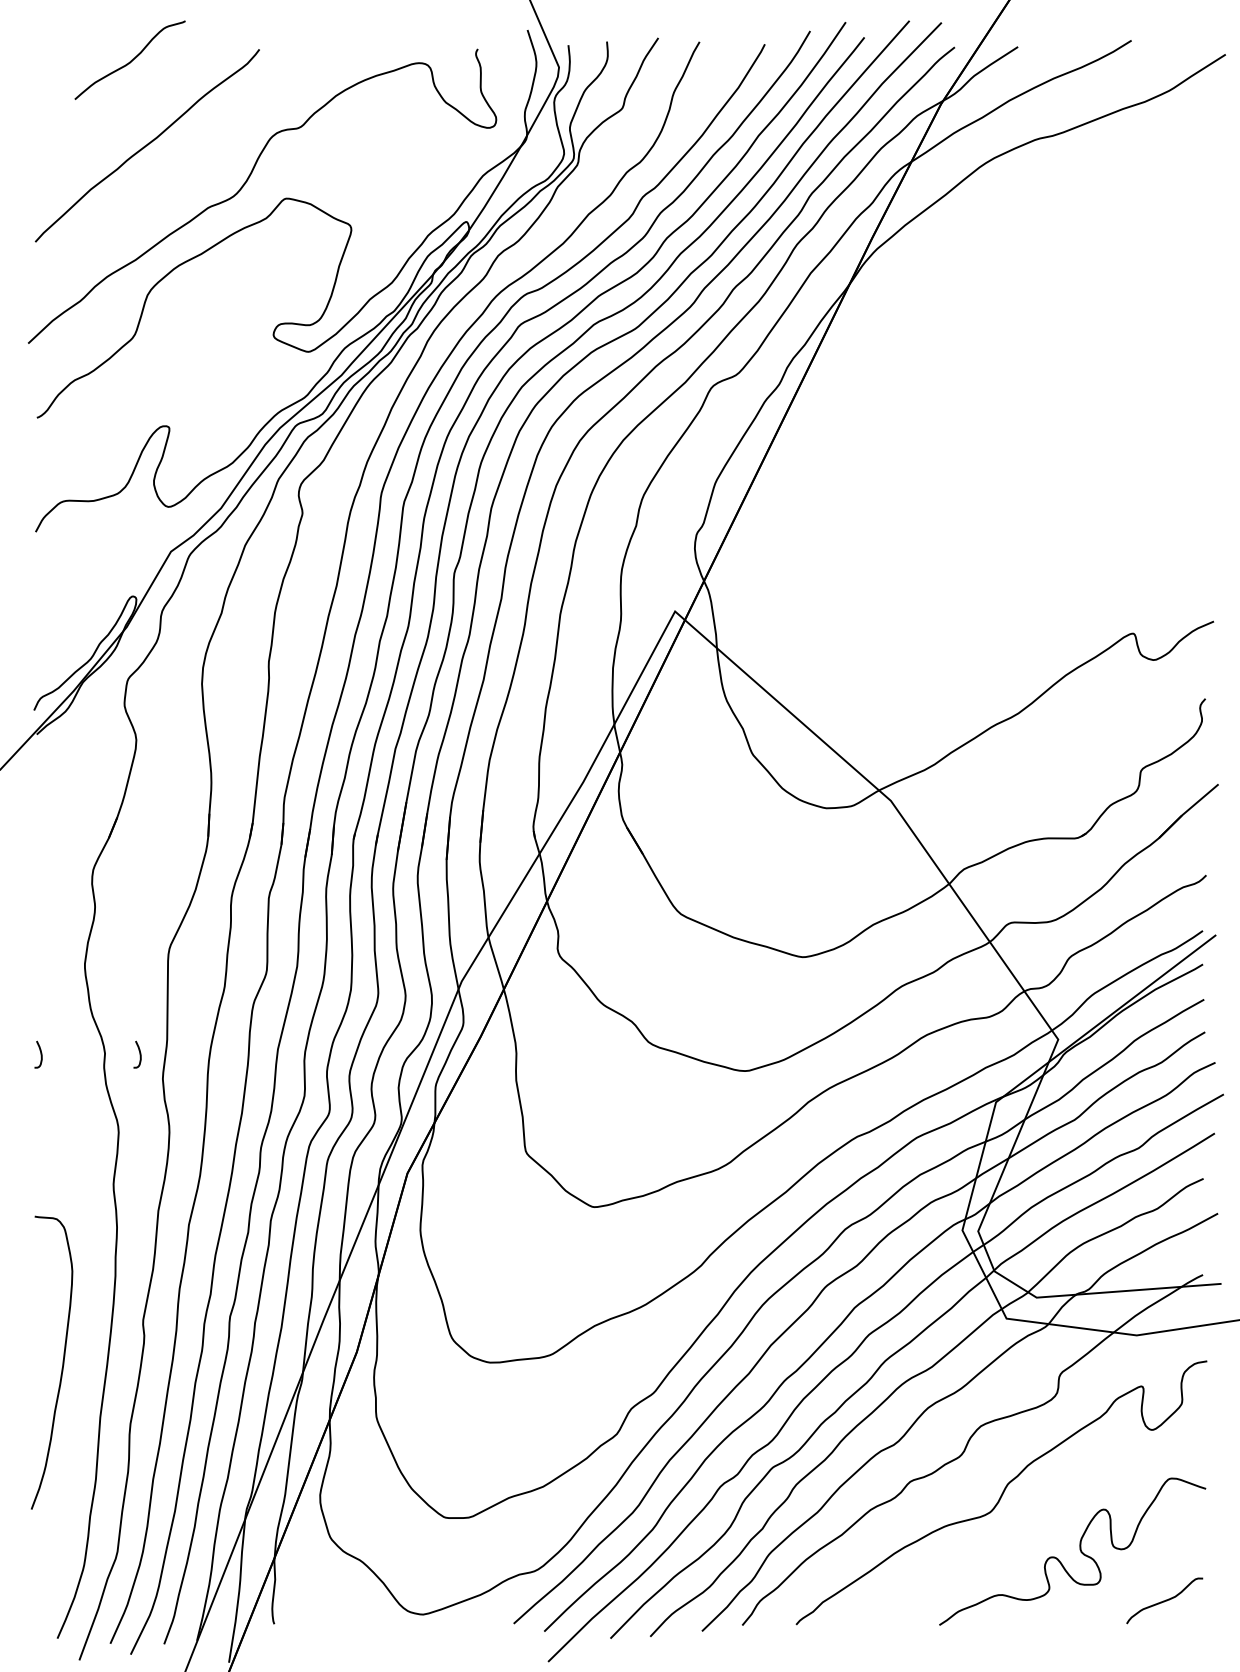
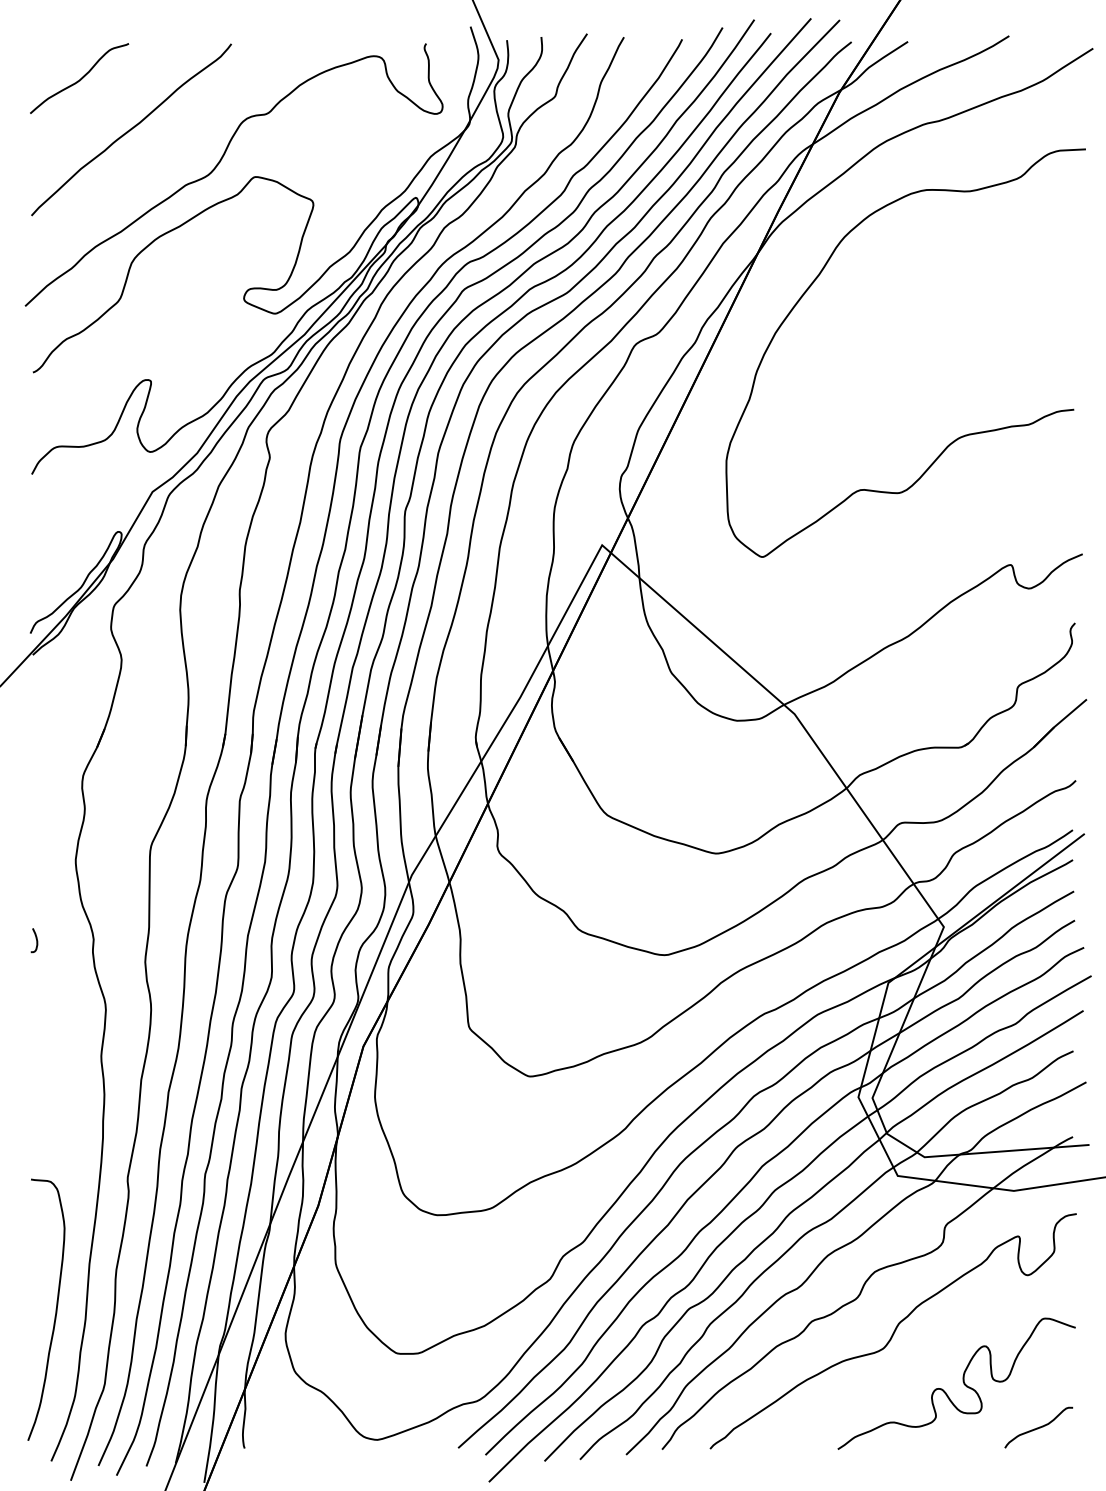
curve: (130, 60) -> (79, 78), moved
curve: (1074, 490) -> (958, 437), added
curve: (139, 1054) -> (124, 940), removed
curve: (62, 1362) -> (55, 1309), moved

